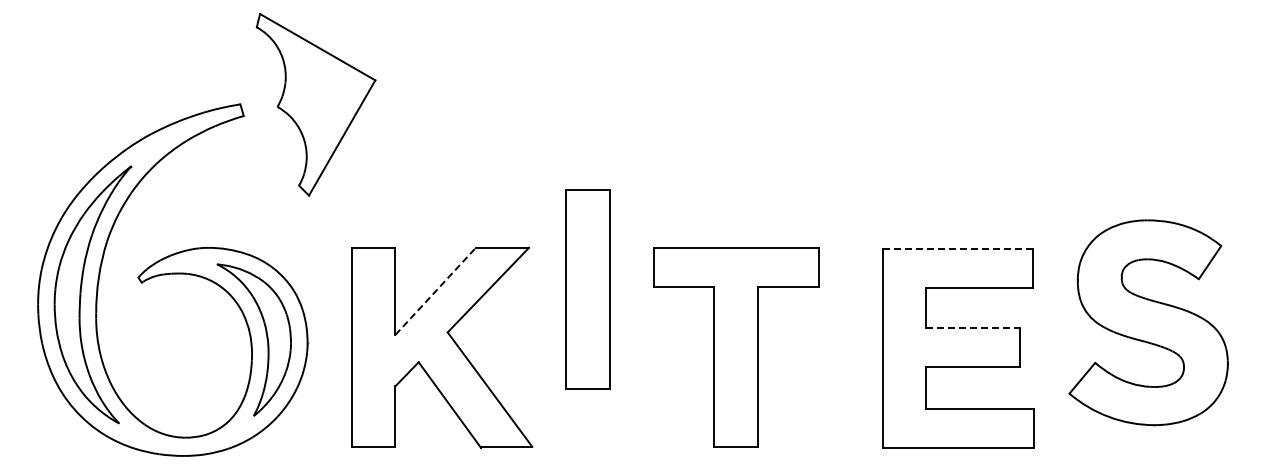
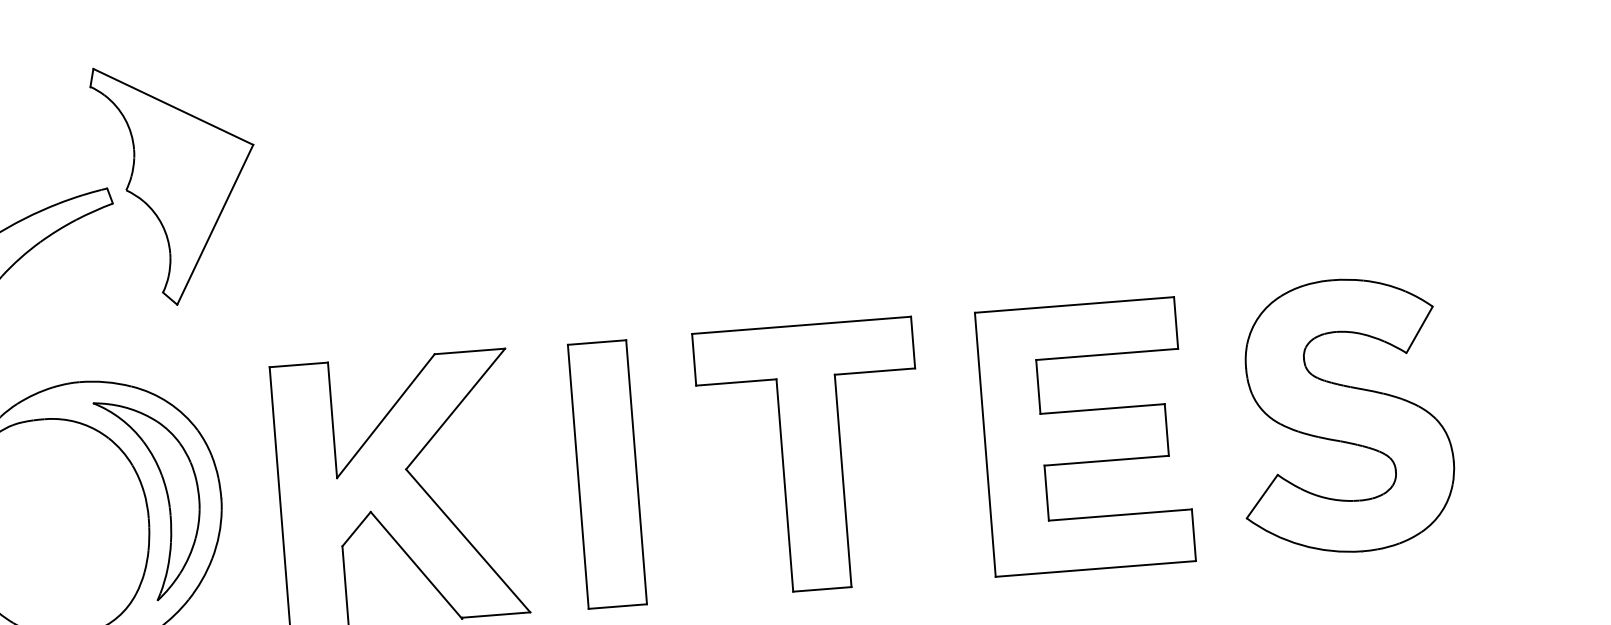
part: (315, 104) -> (176, 183), moved
line: (958, 248) -> (1075, 304), dashed -> solid
part: (587, 289) -> (606, 475), moved
line: (436, 291) -> (386, 416), dashed -> solid
part: (1148, 322) -> (1344, 415), moved
line: (972, 328) -> (1102, 409), dashed -> solid
part: (736, 347) -> (812, 457), moved

